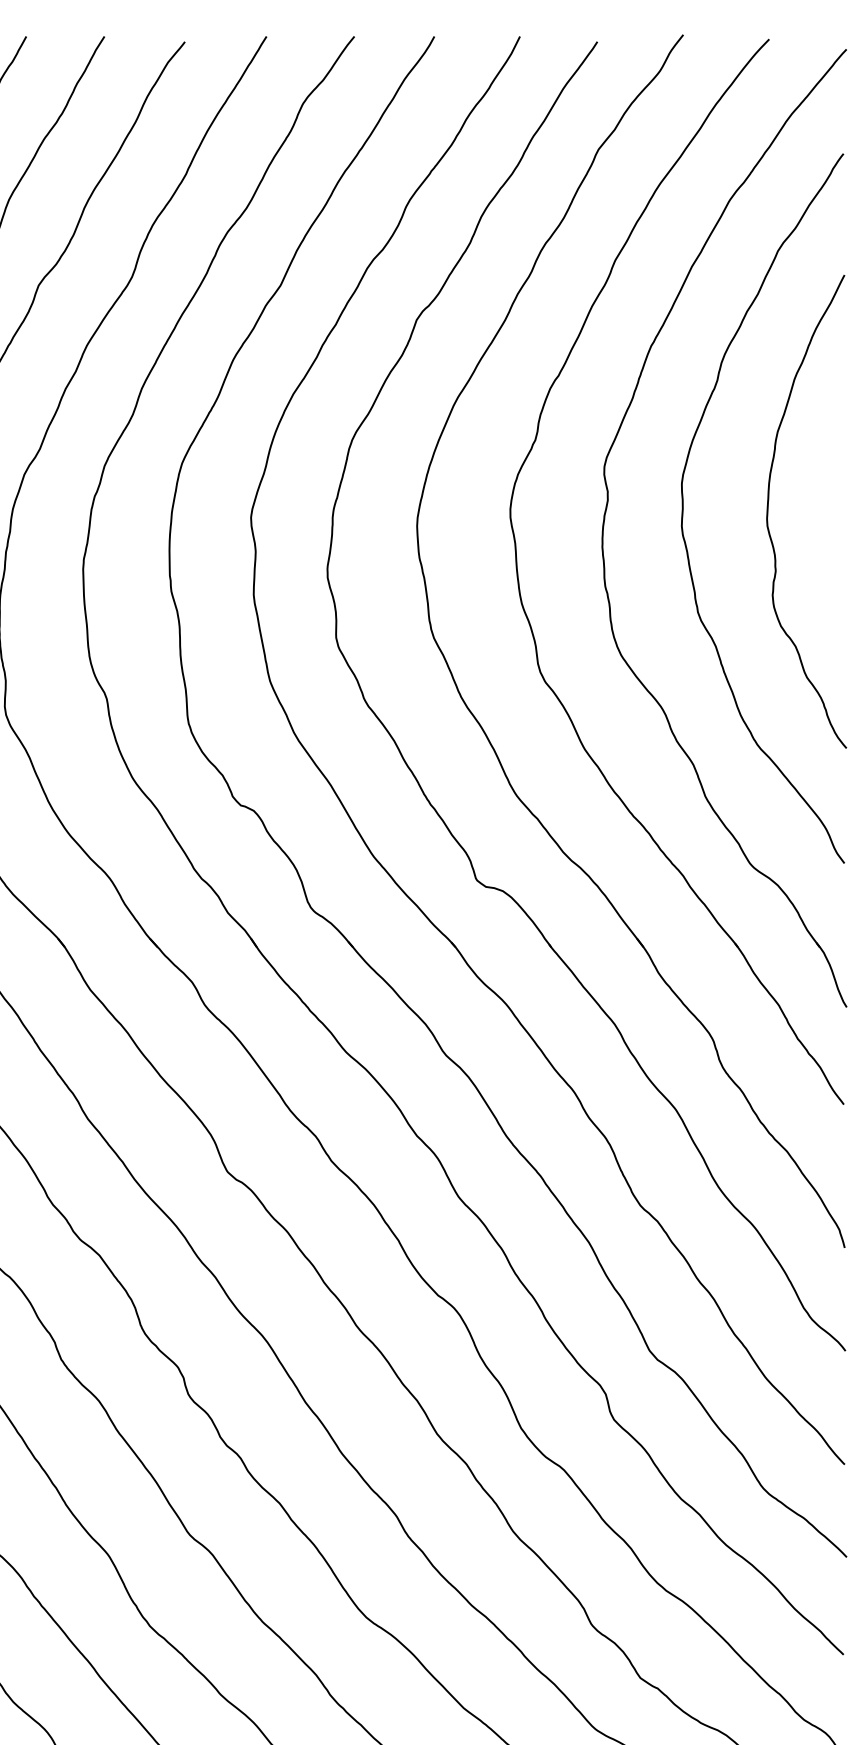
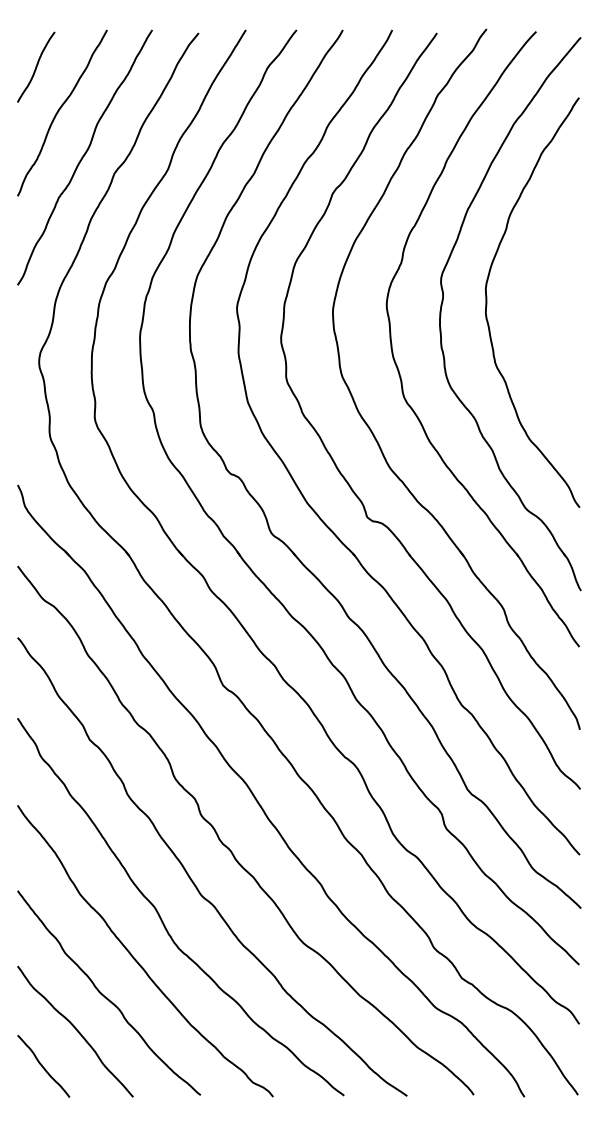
curve: (769, 511) -> (536, 304), removed

